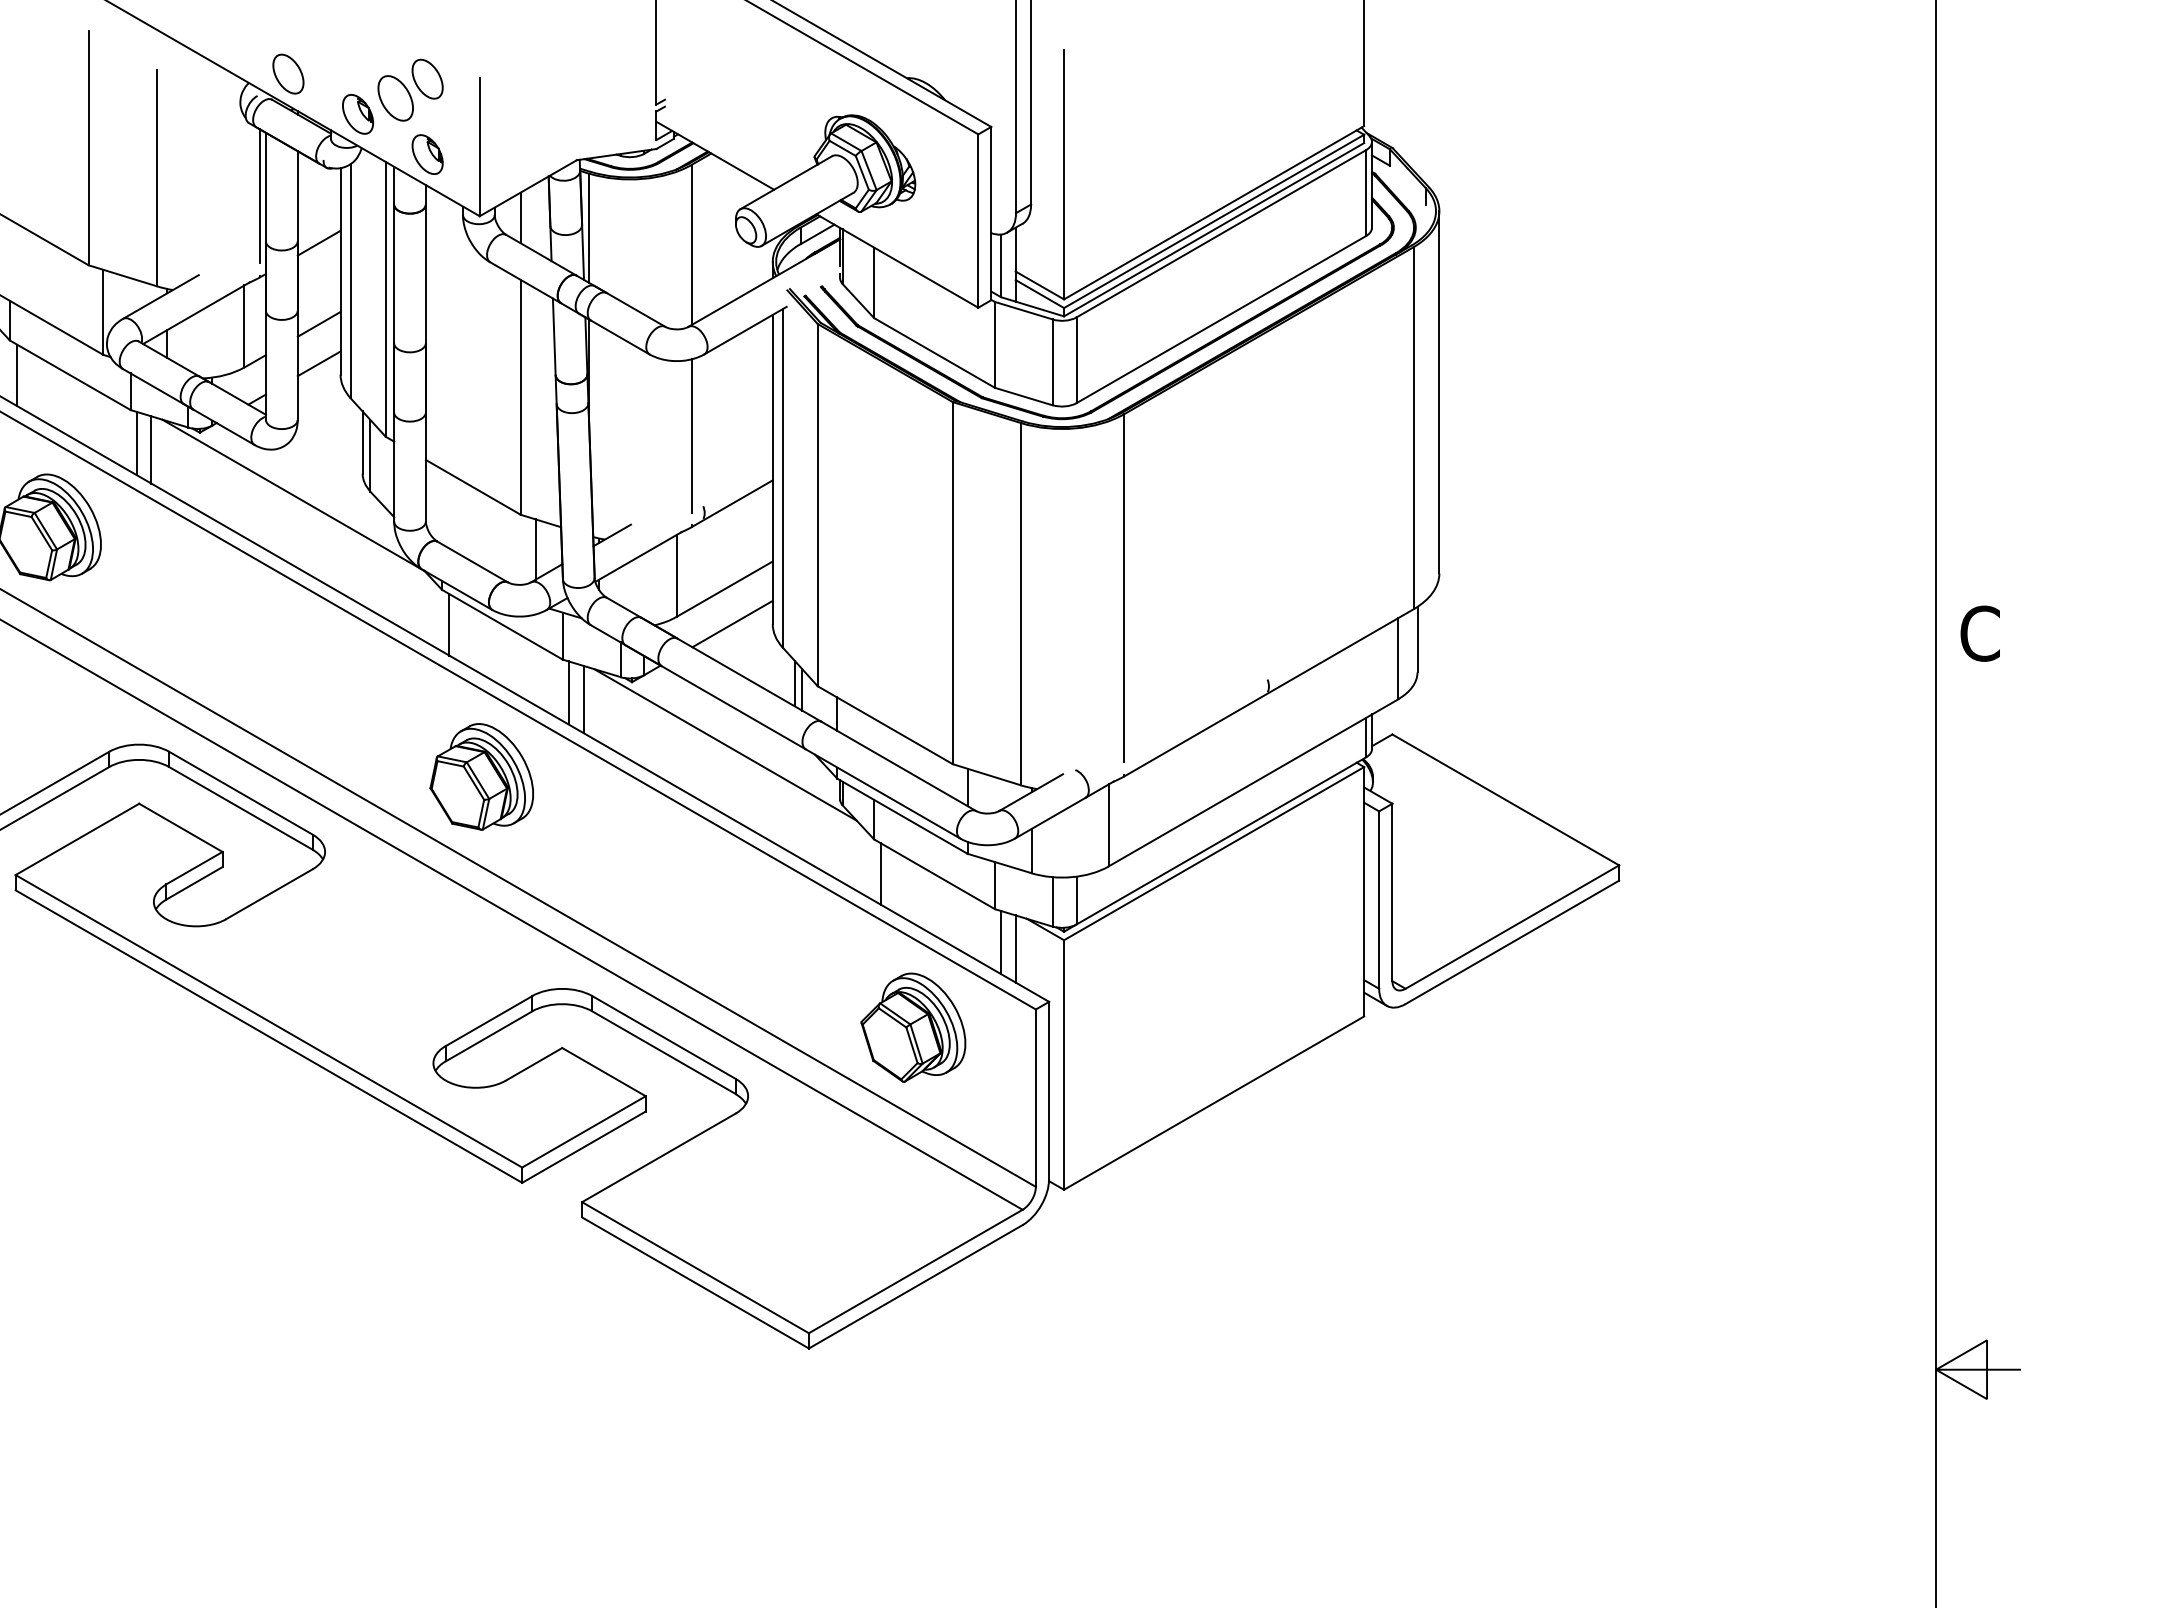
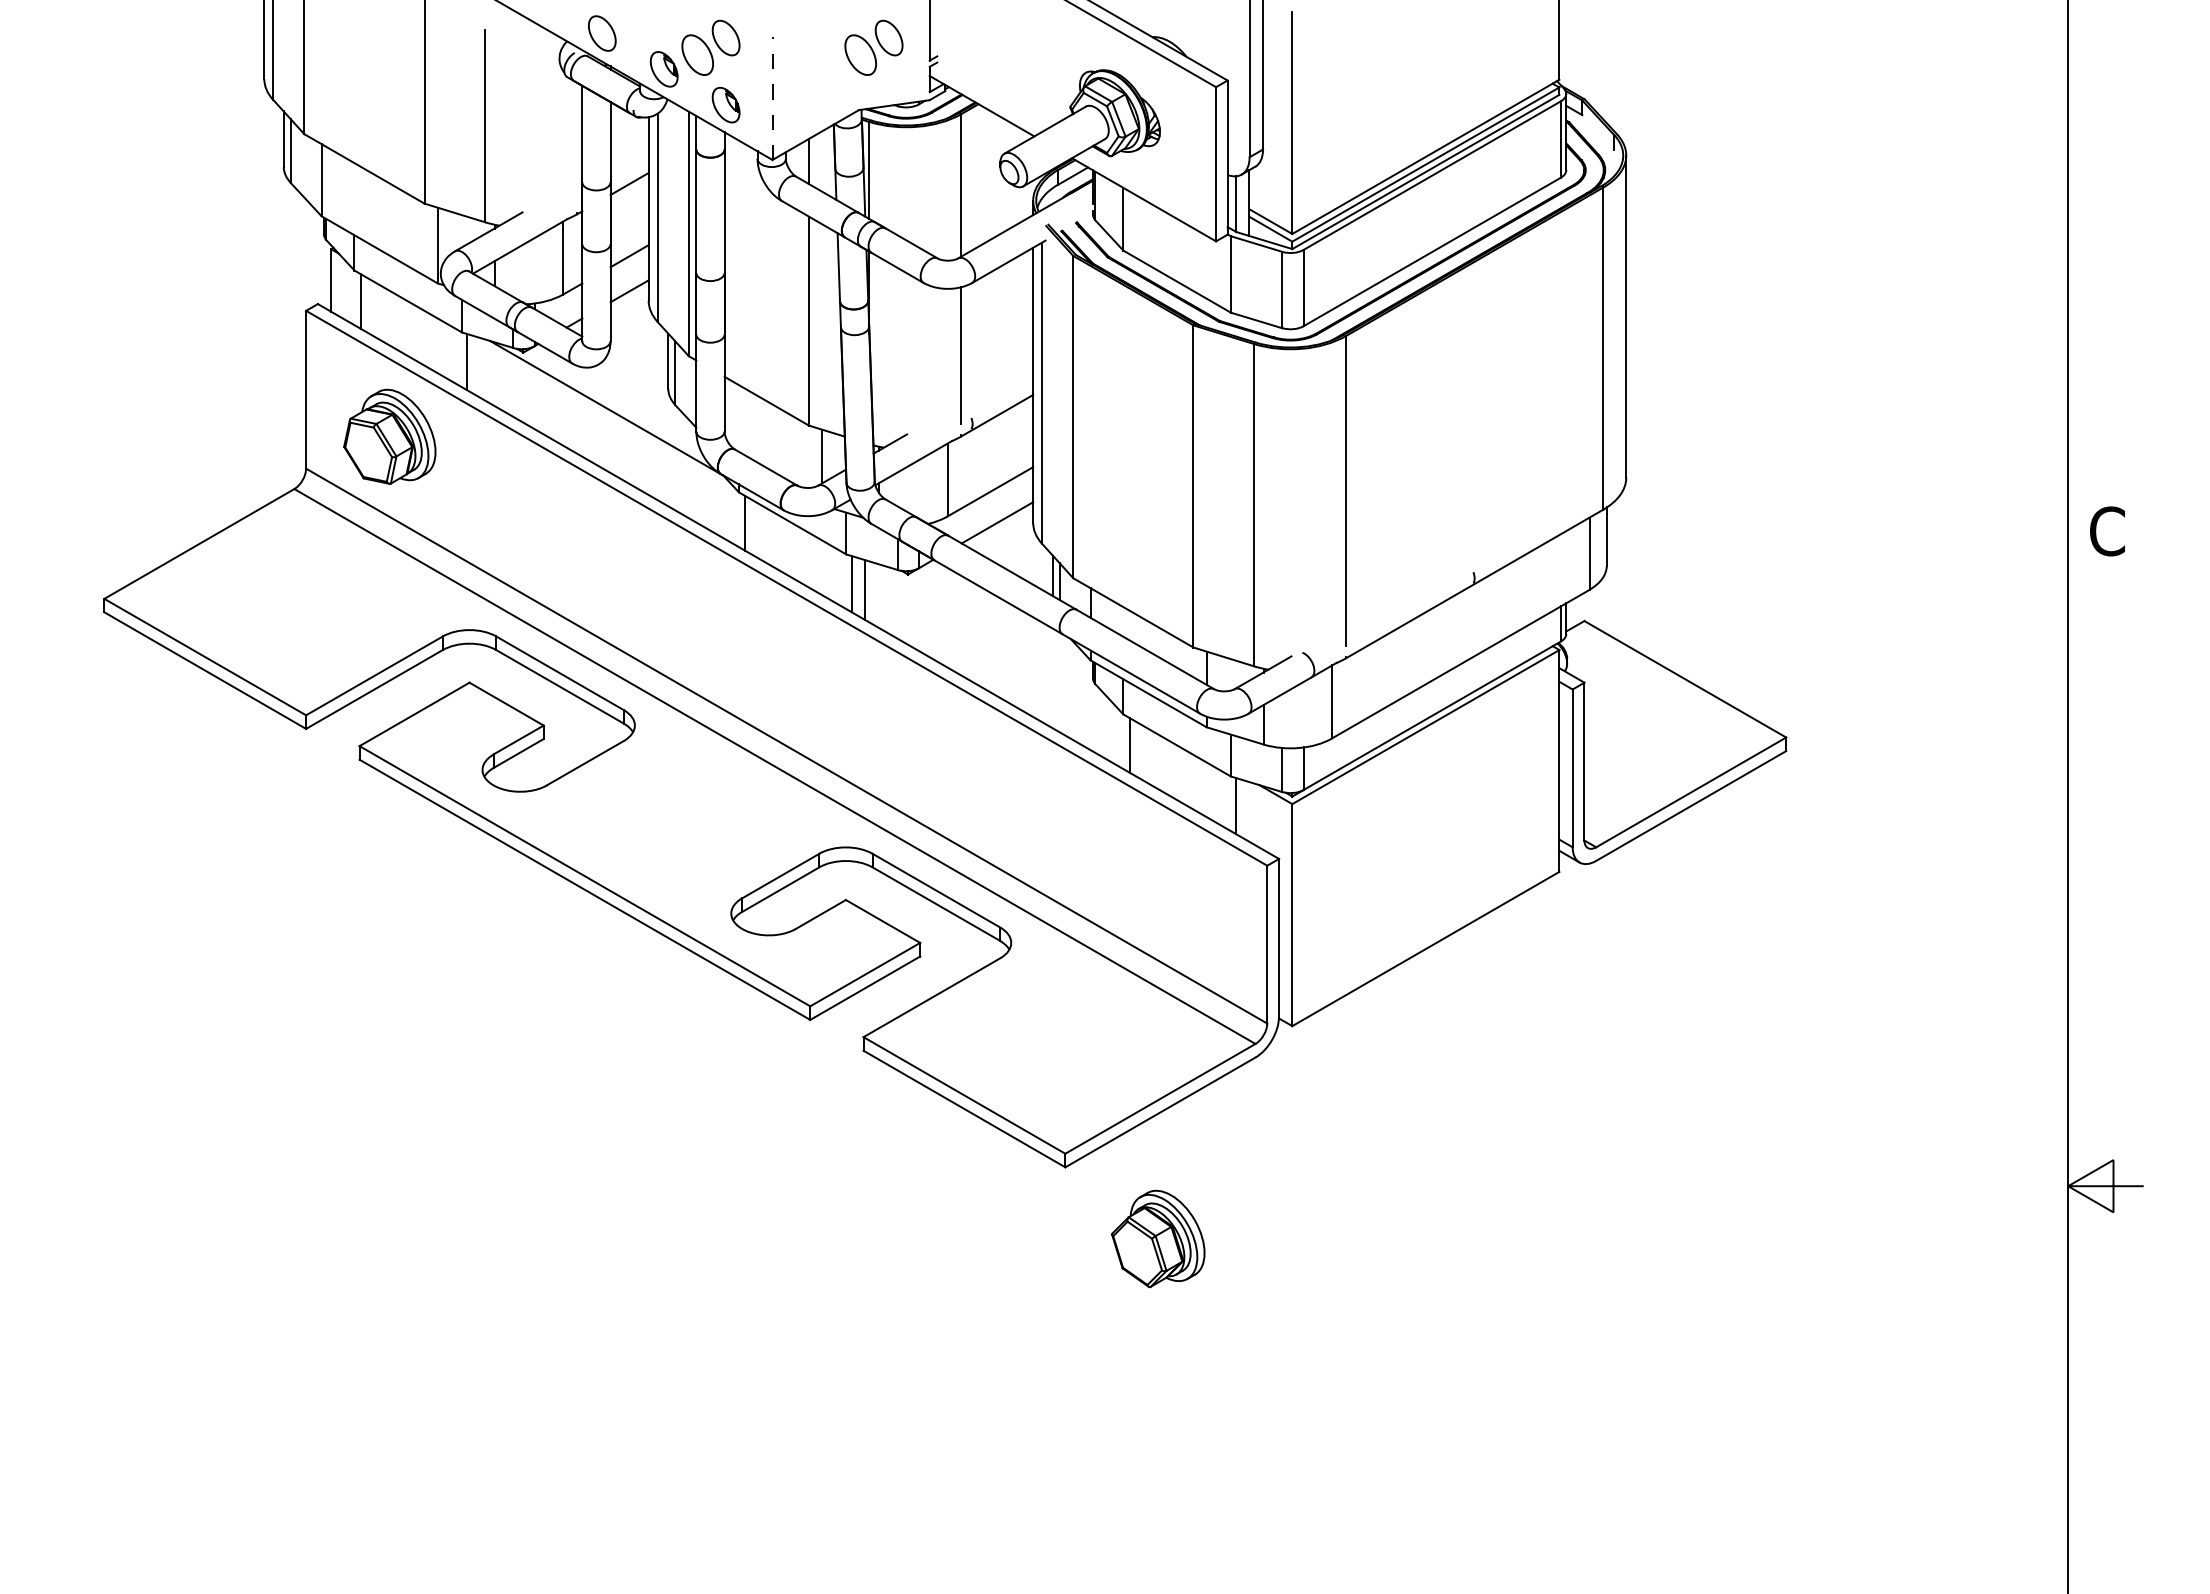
part: (593, 89) -> (873, 47), added
line: (479, 147) -> (772, 98), solid -> dashed
line: (260, 195) -> (577, 141), removed
line: (151, 450) -> (480, 368), removed
line: (724, 745) -> (990, 630), removed
part: (480, 776) -> (773, 658), removed
line: (1015, 948) -> (1249, 811), removed
part: (913, 1027) -> (1158, 1238), moved

